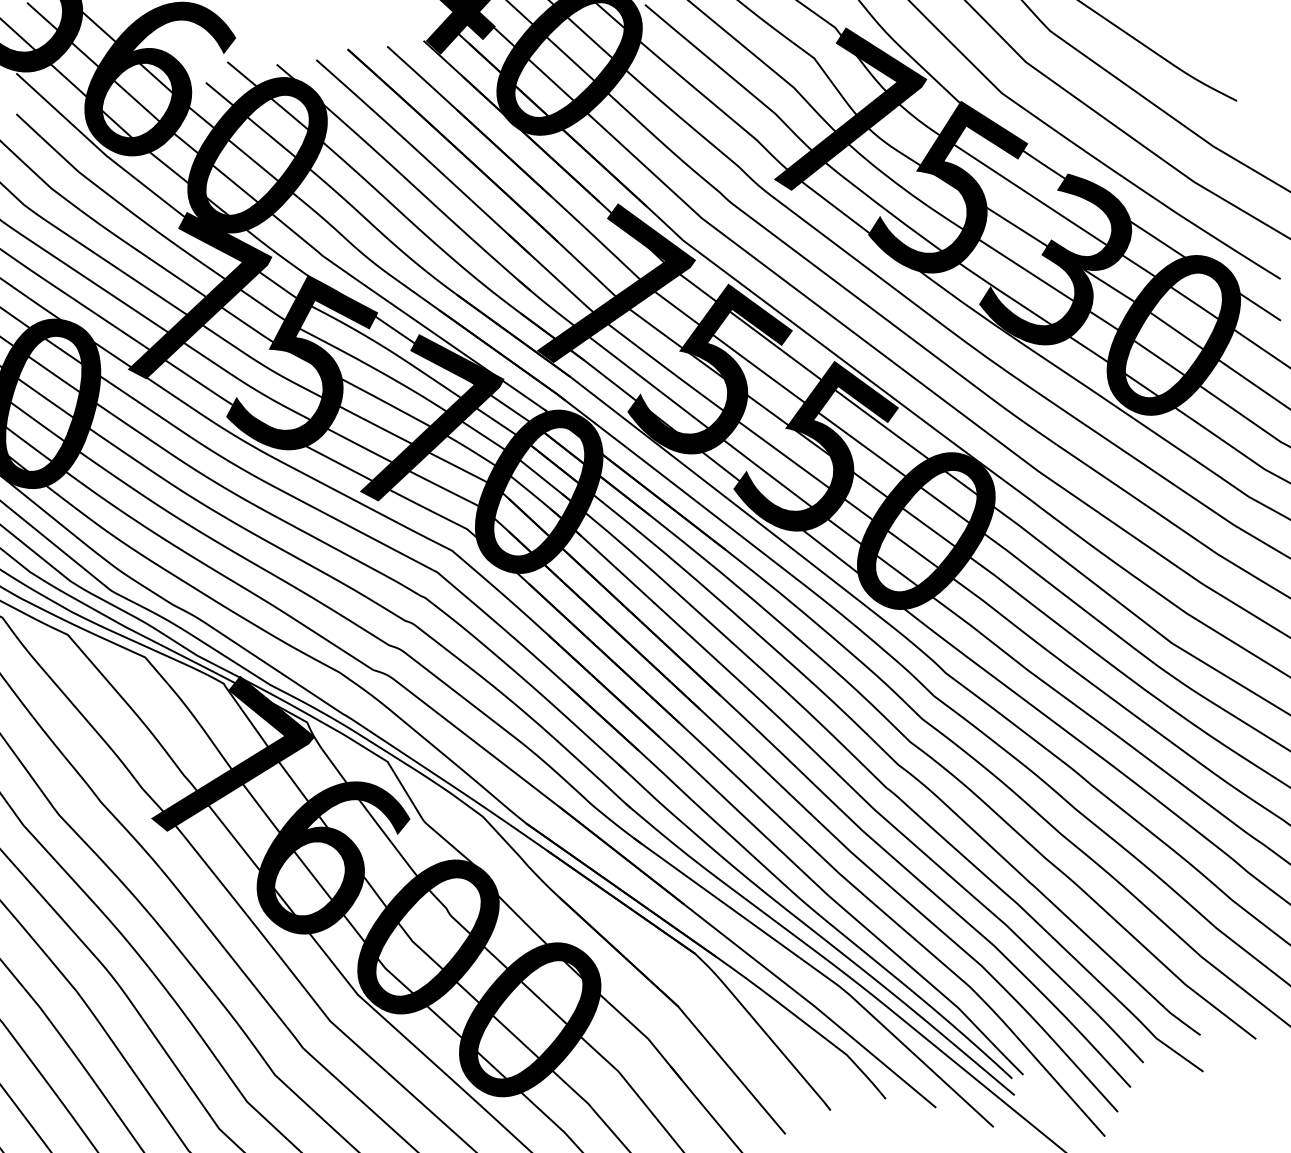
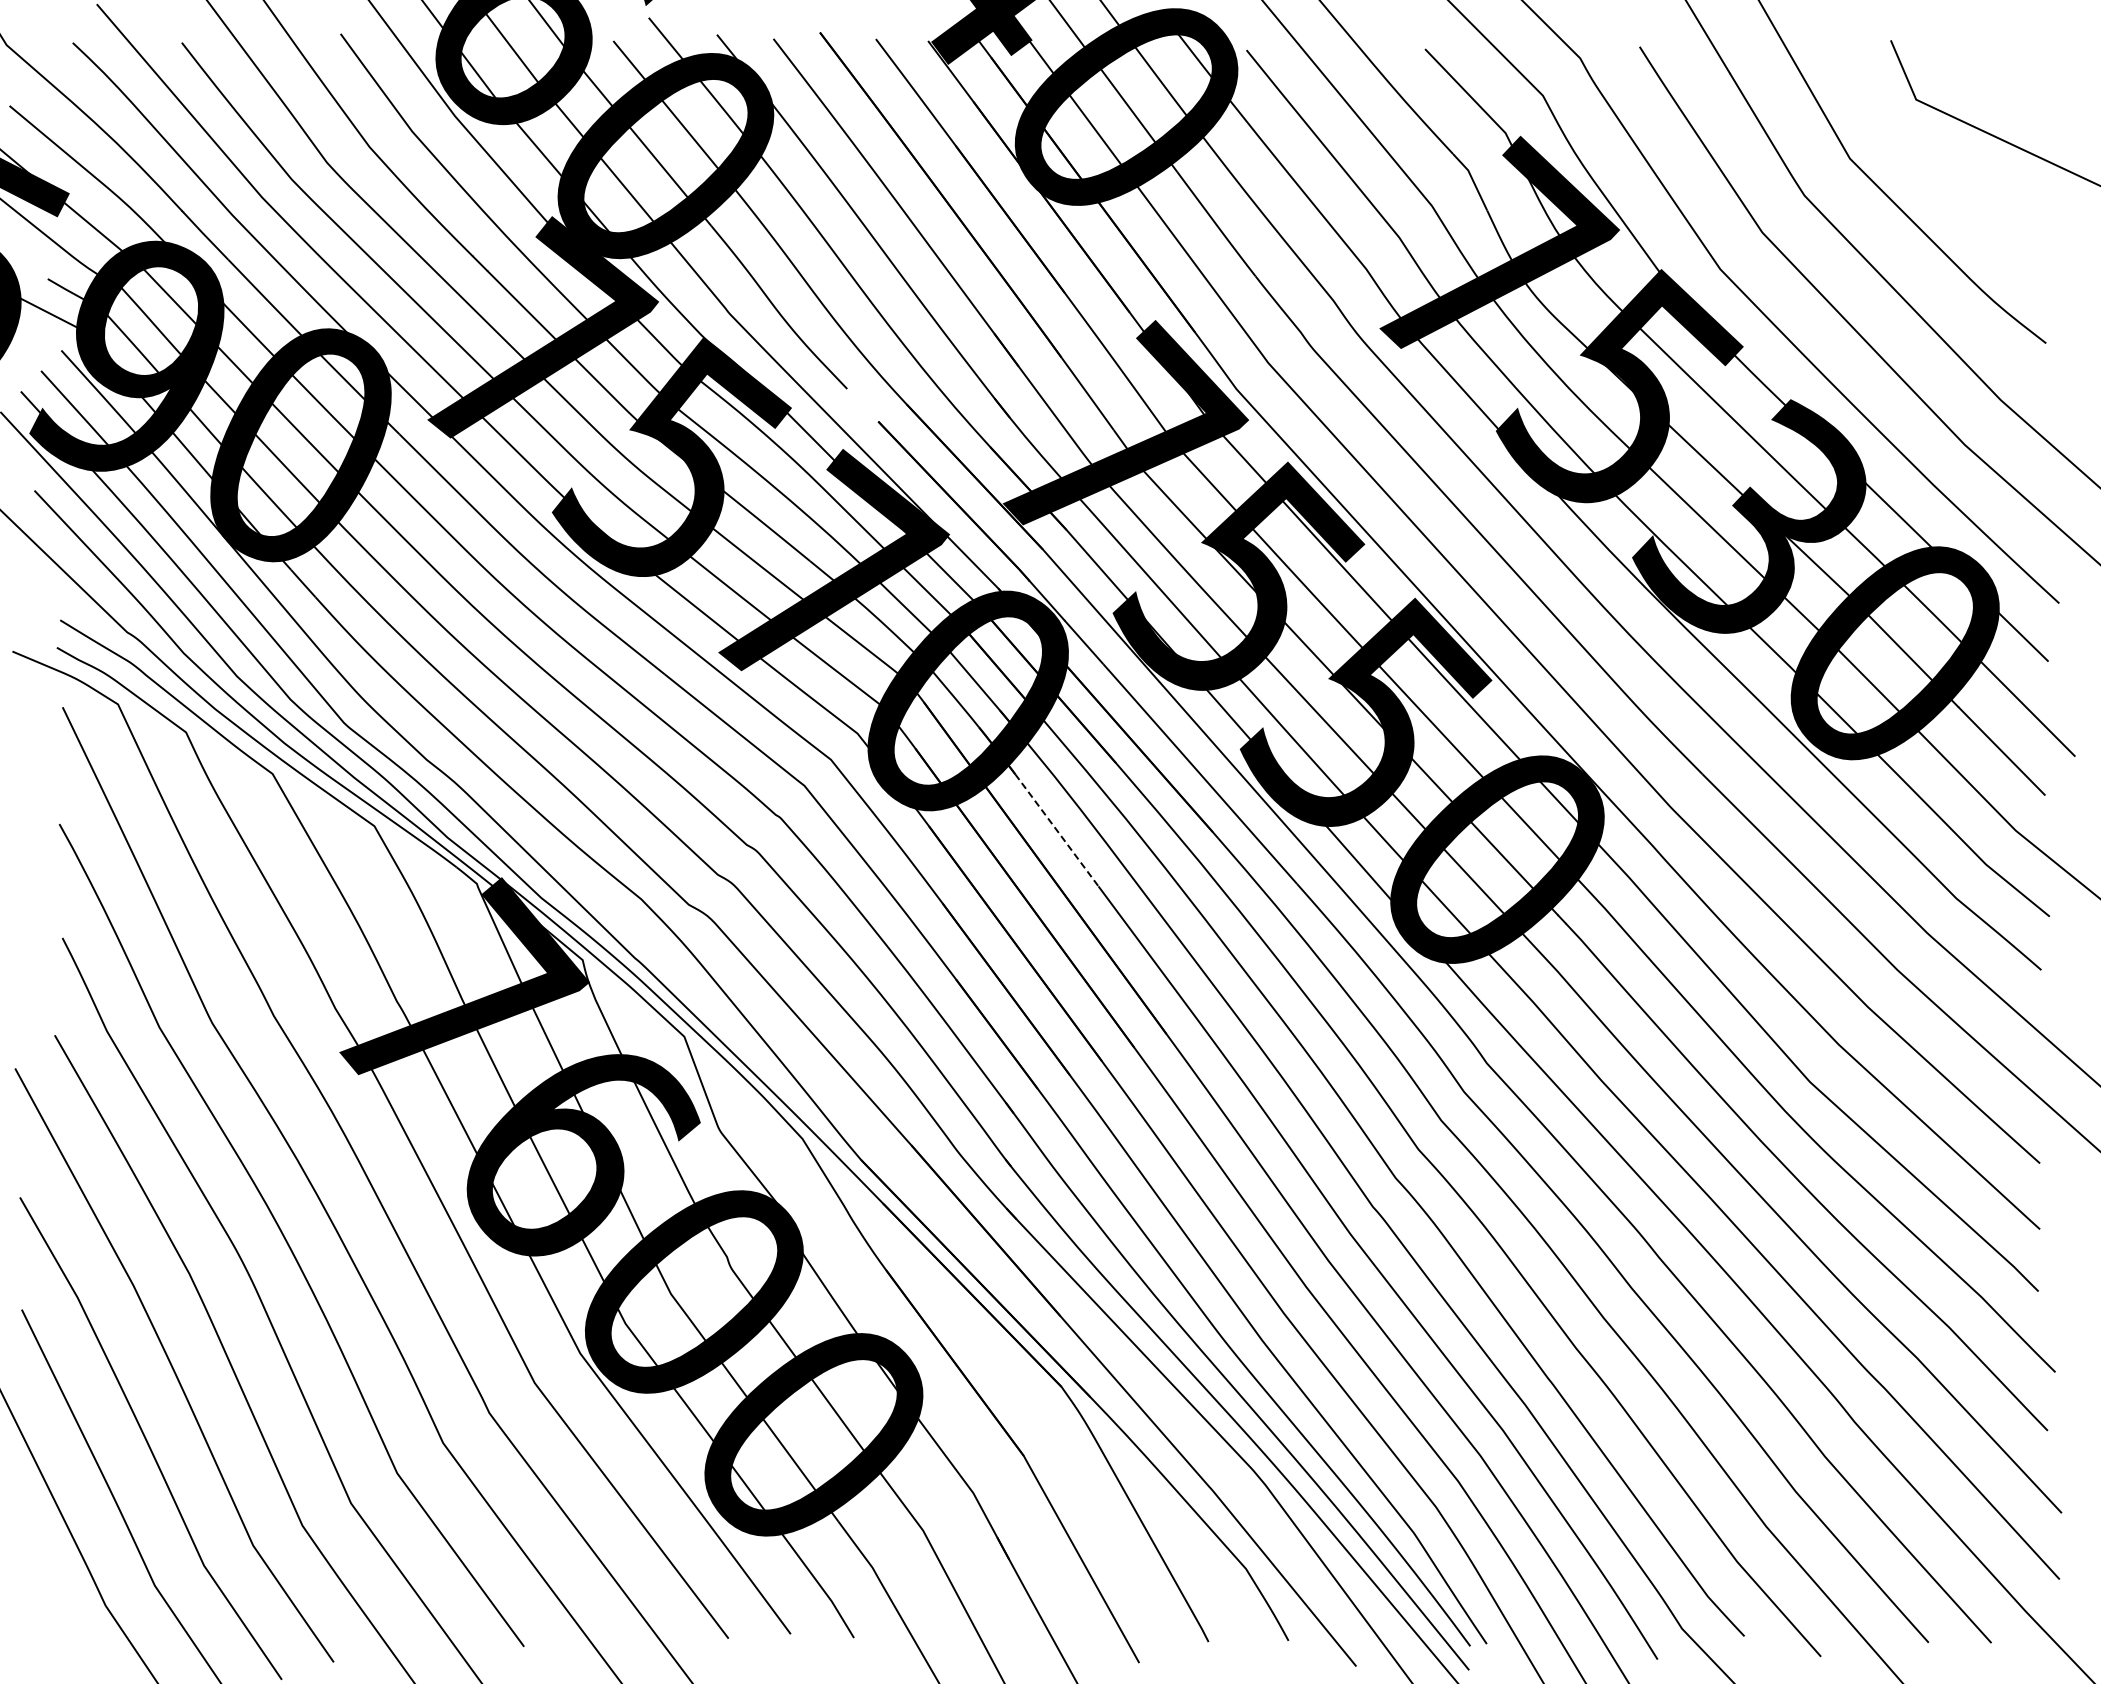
line: (426, 300) -> (862, 404), removed
line: (617, 569) -> (1056, 830), solid -> dashed

